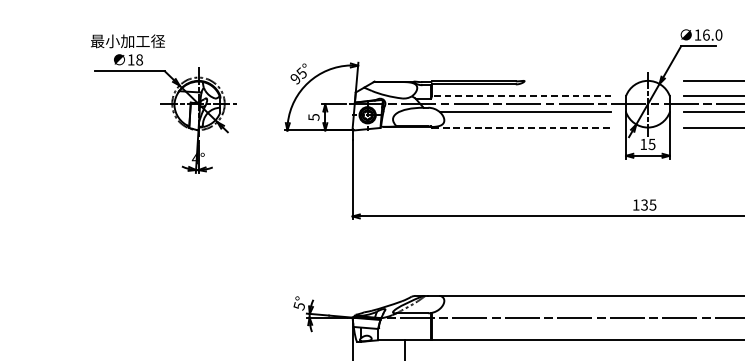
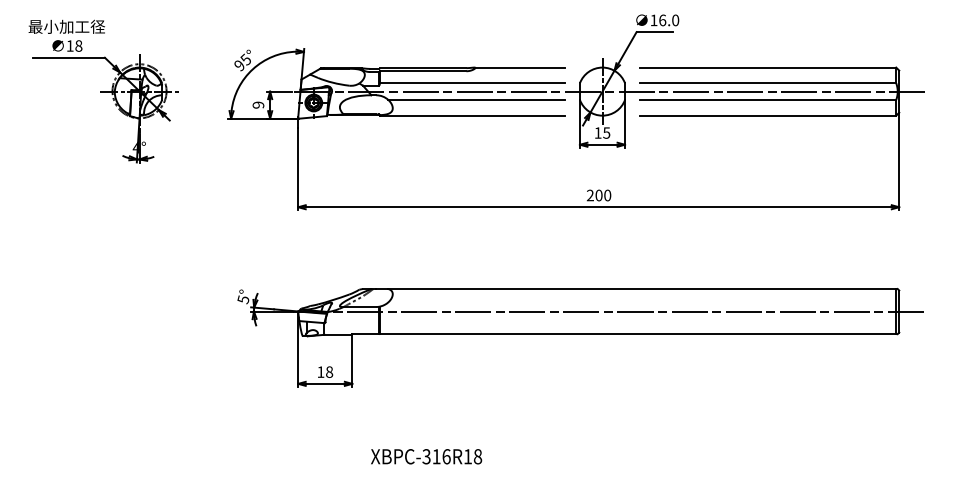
line: (567, 80) -> (519, 67), added
line: (521, 96) -> (472, 83), dashed -> solid
text: (313, 116) -> (258, 104), 5 -> 9
line: (522, 127) -> (473, 115), dashed -> solid
text: (644, 205) -> (598, 195), 135 -> 200

